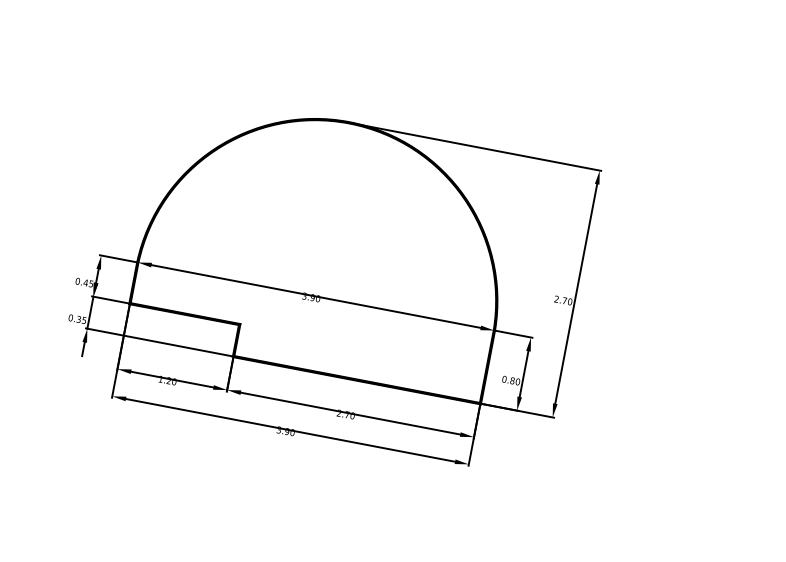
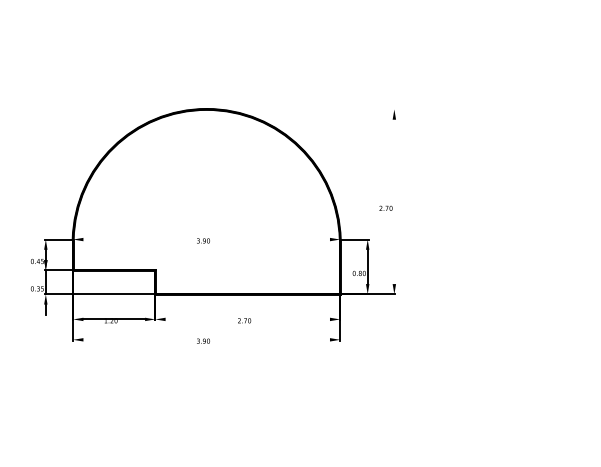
line: (475, 147) -> (301, 109), removed
line: (576, 293) -> (394, 201), removed
line: (315, 296) -> (206, 239), removed
line: (350, 413) -> (247, 319), removed
line: (290, 429) -> (206, 339), removed

